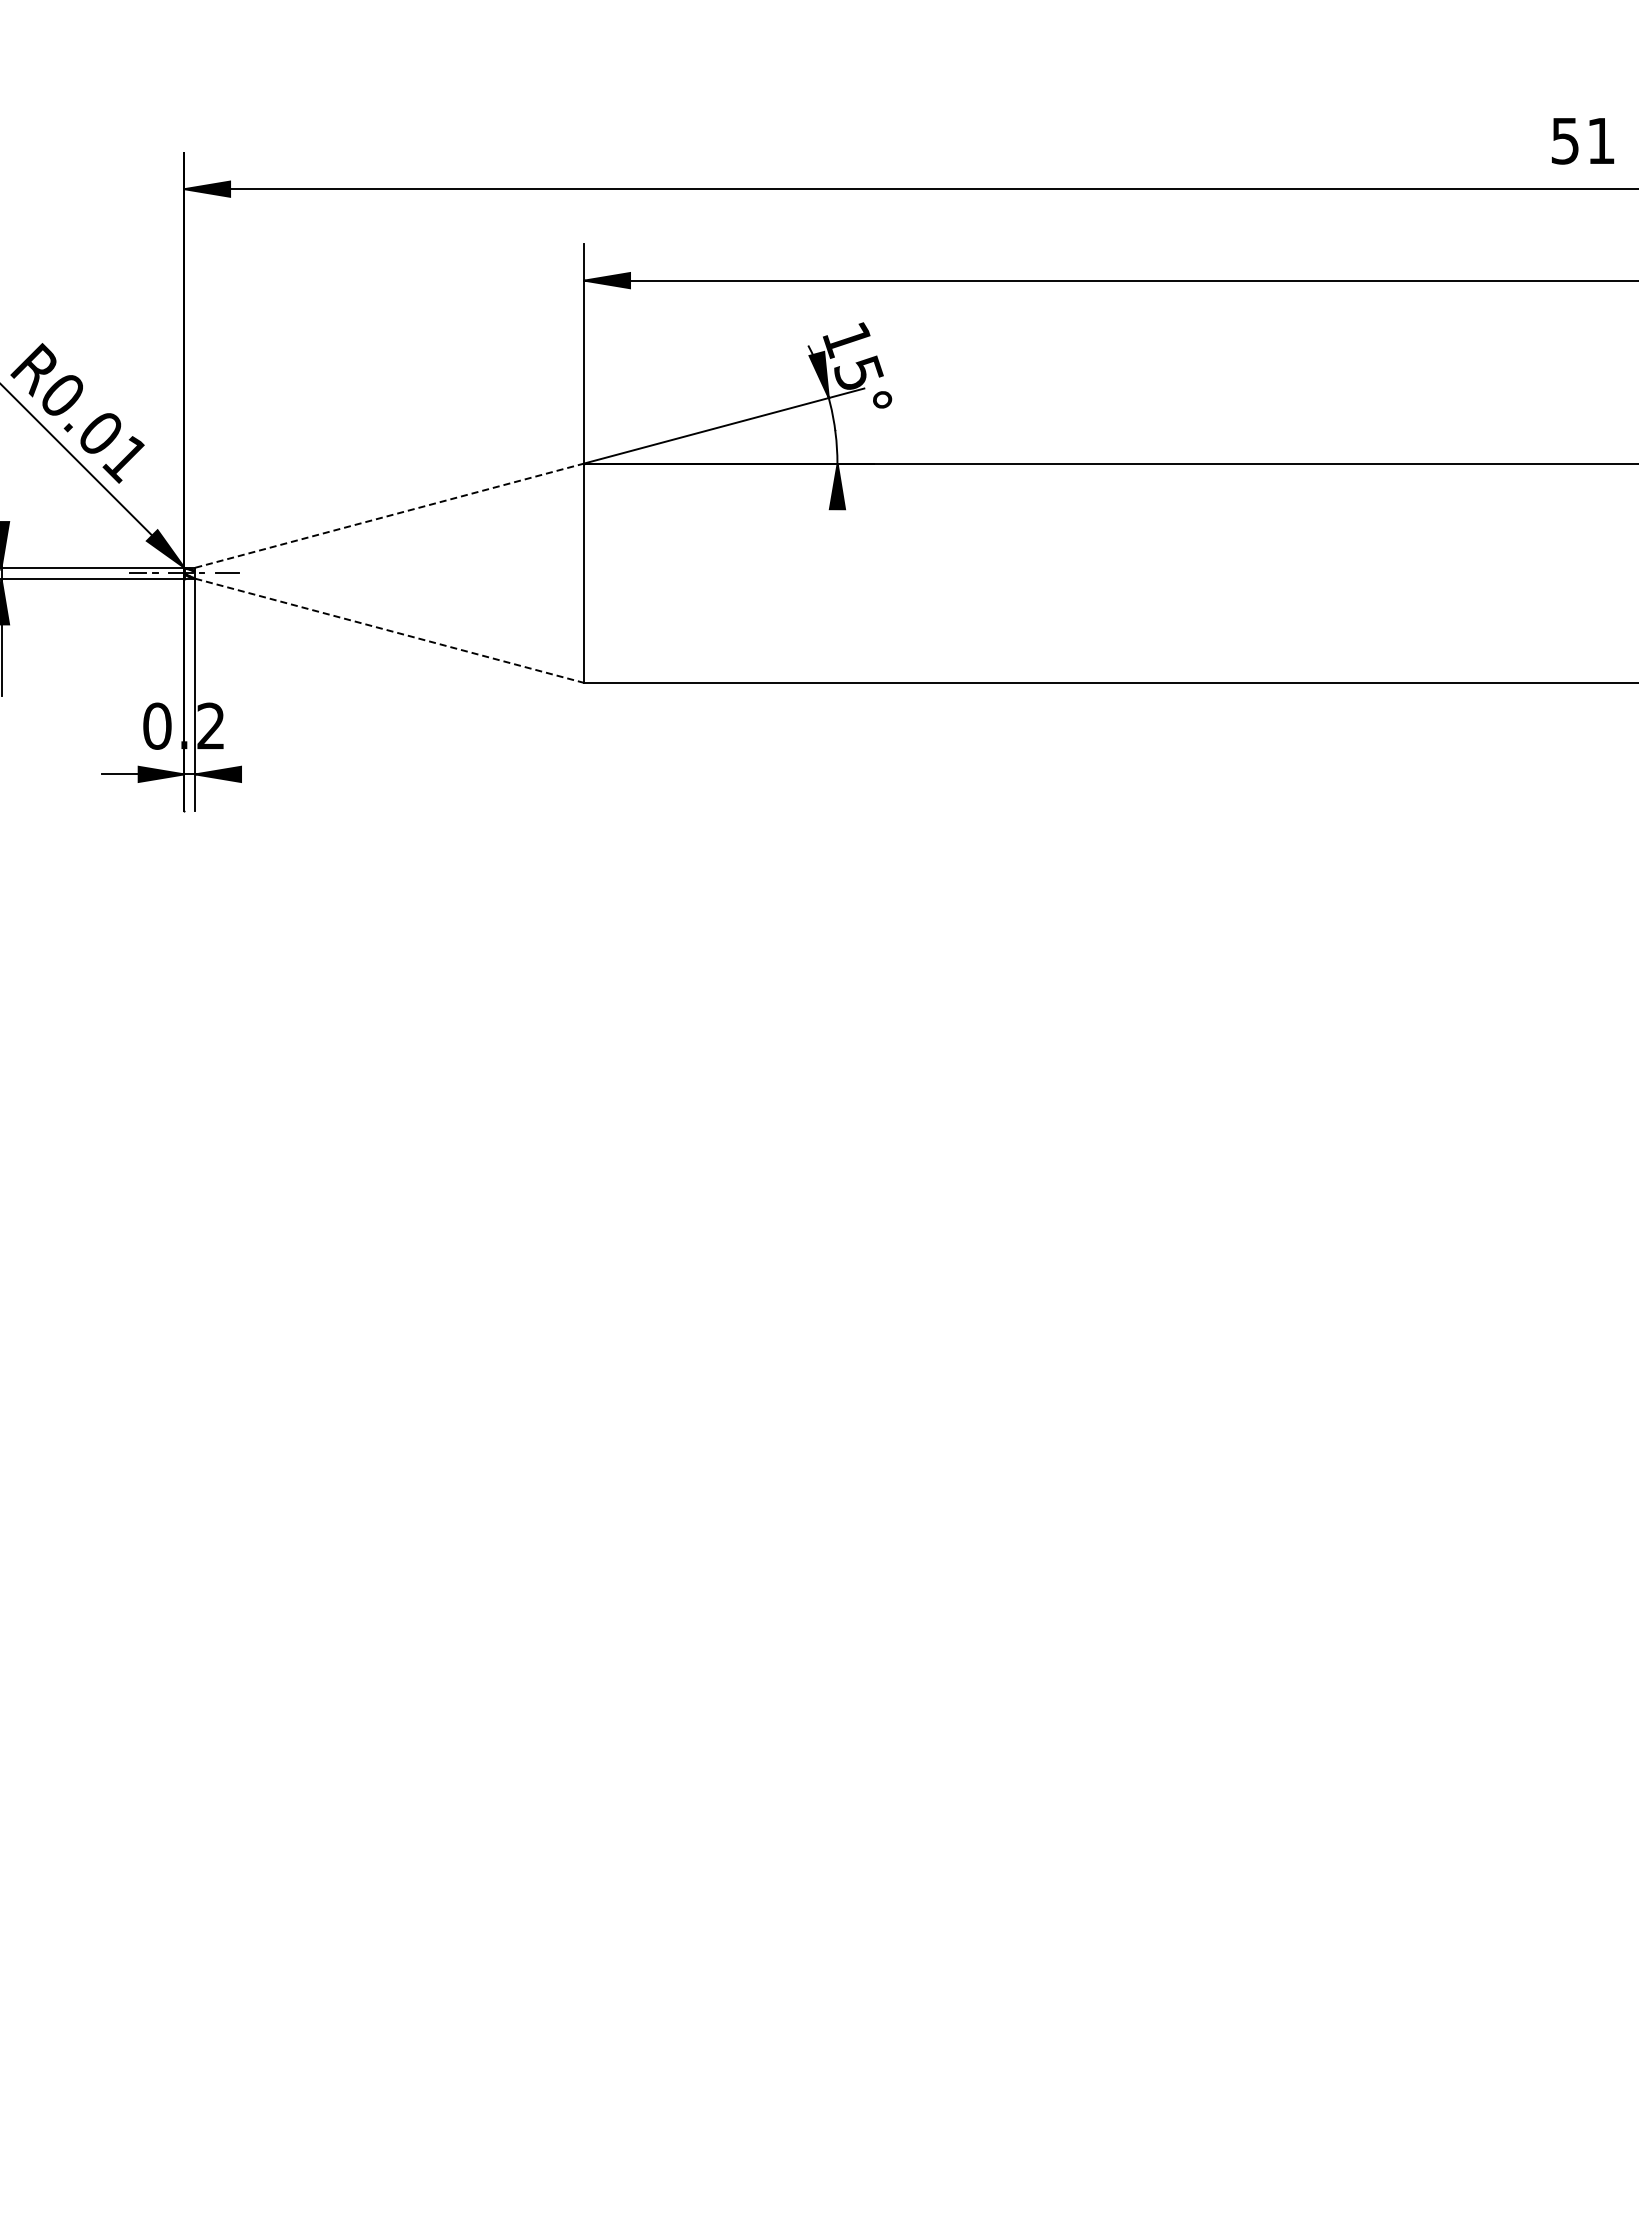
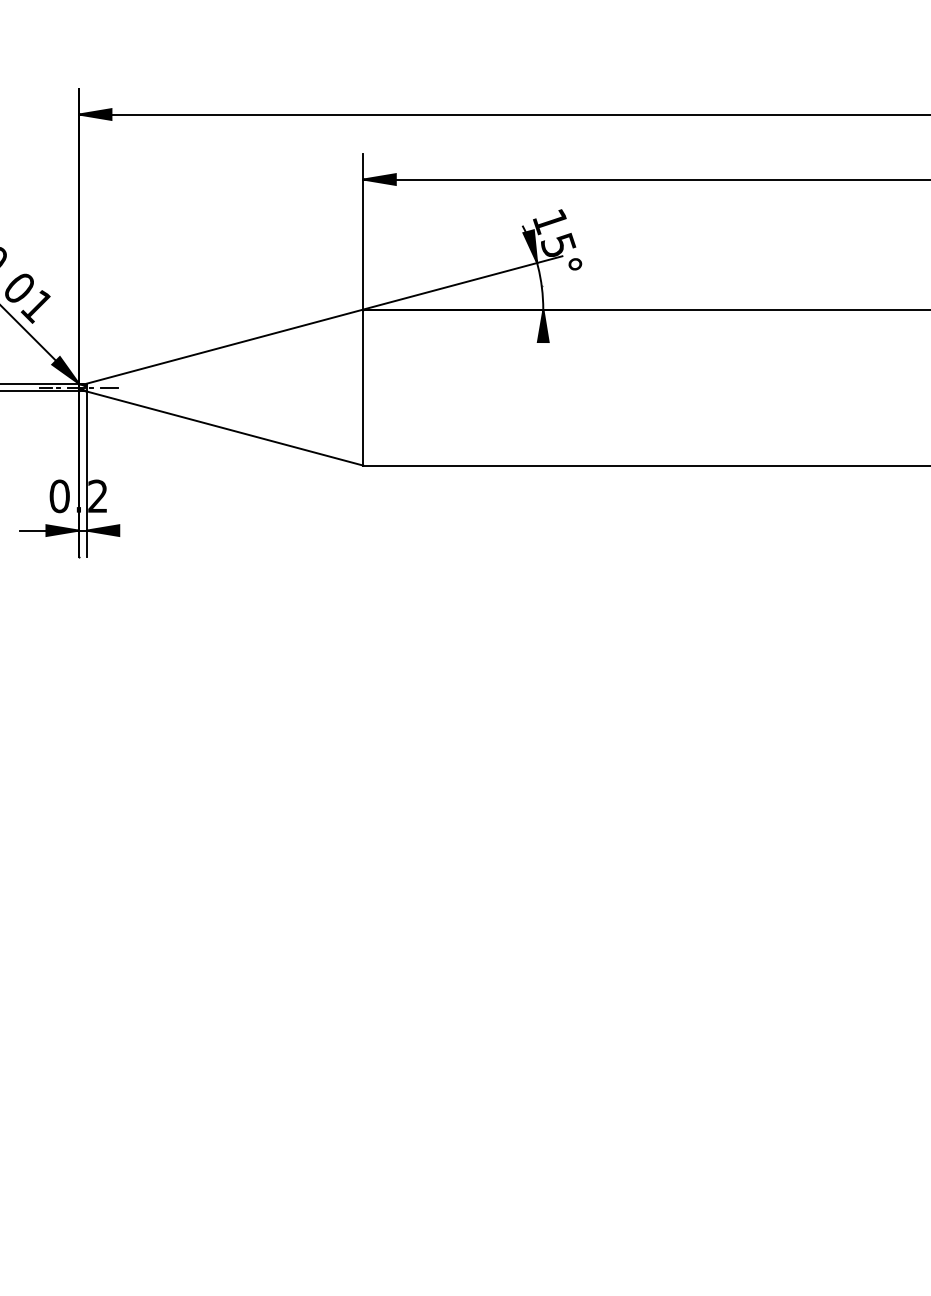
line: (390, 515) -> (225, 346), dashed -> solid
line: (390, 630) -> (225, 428), dashed -> solid

